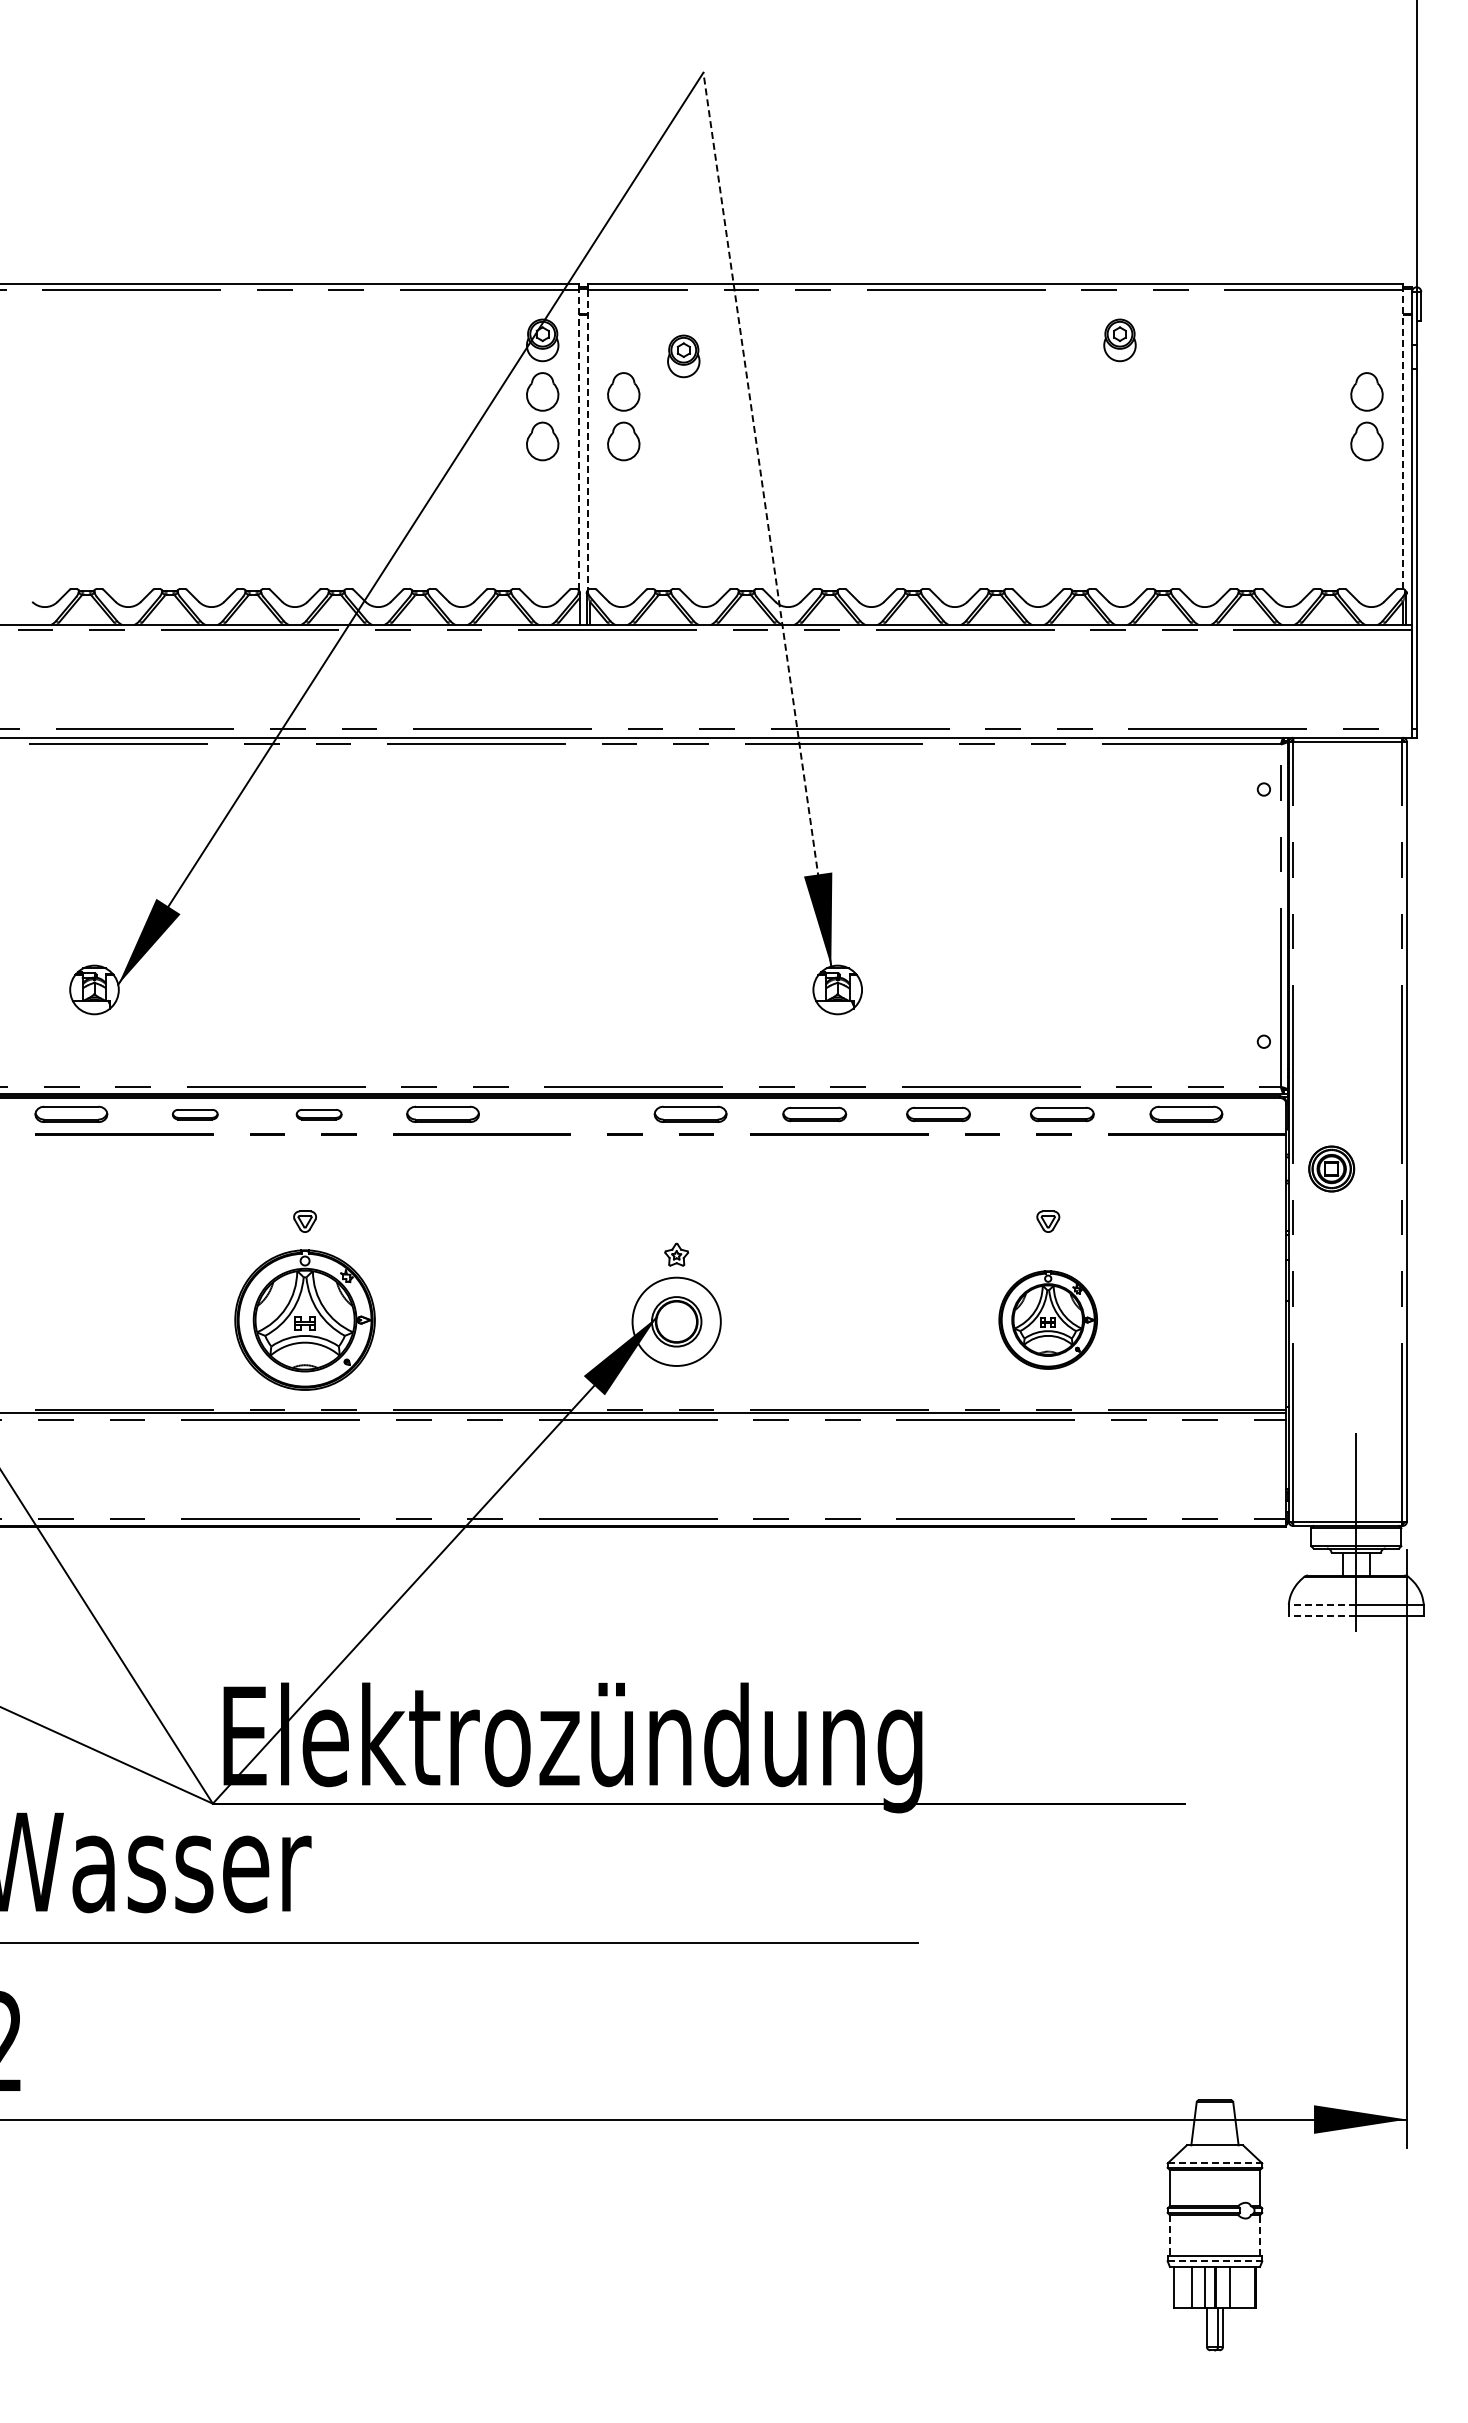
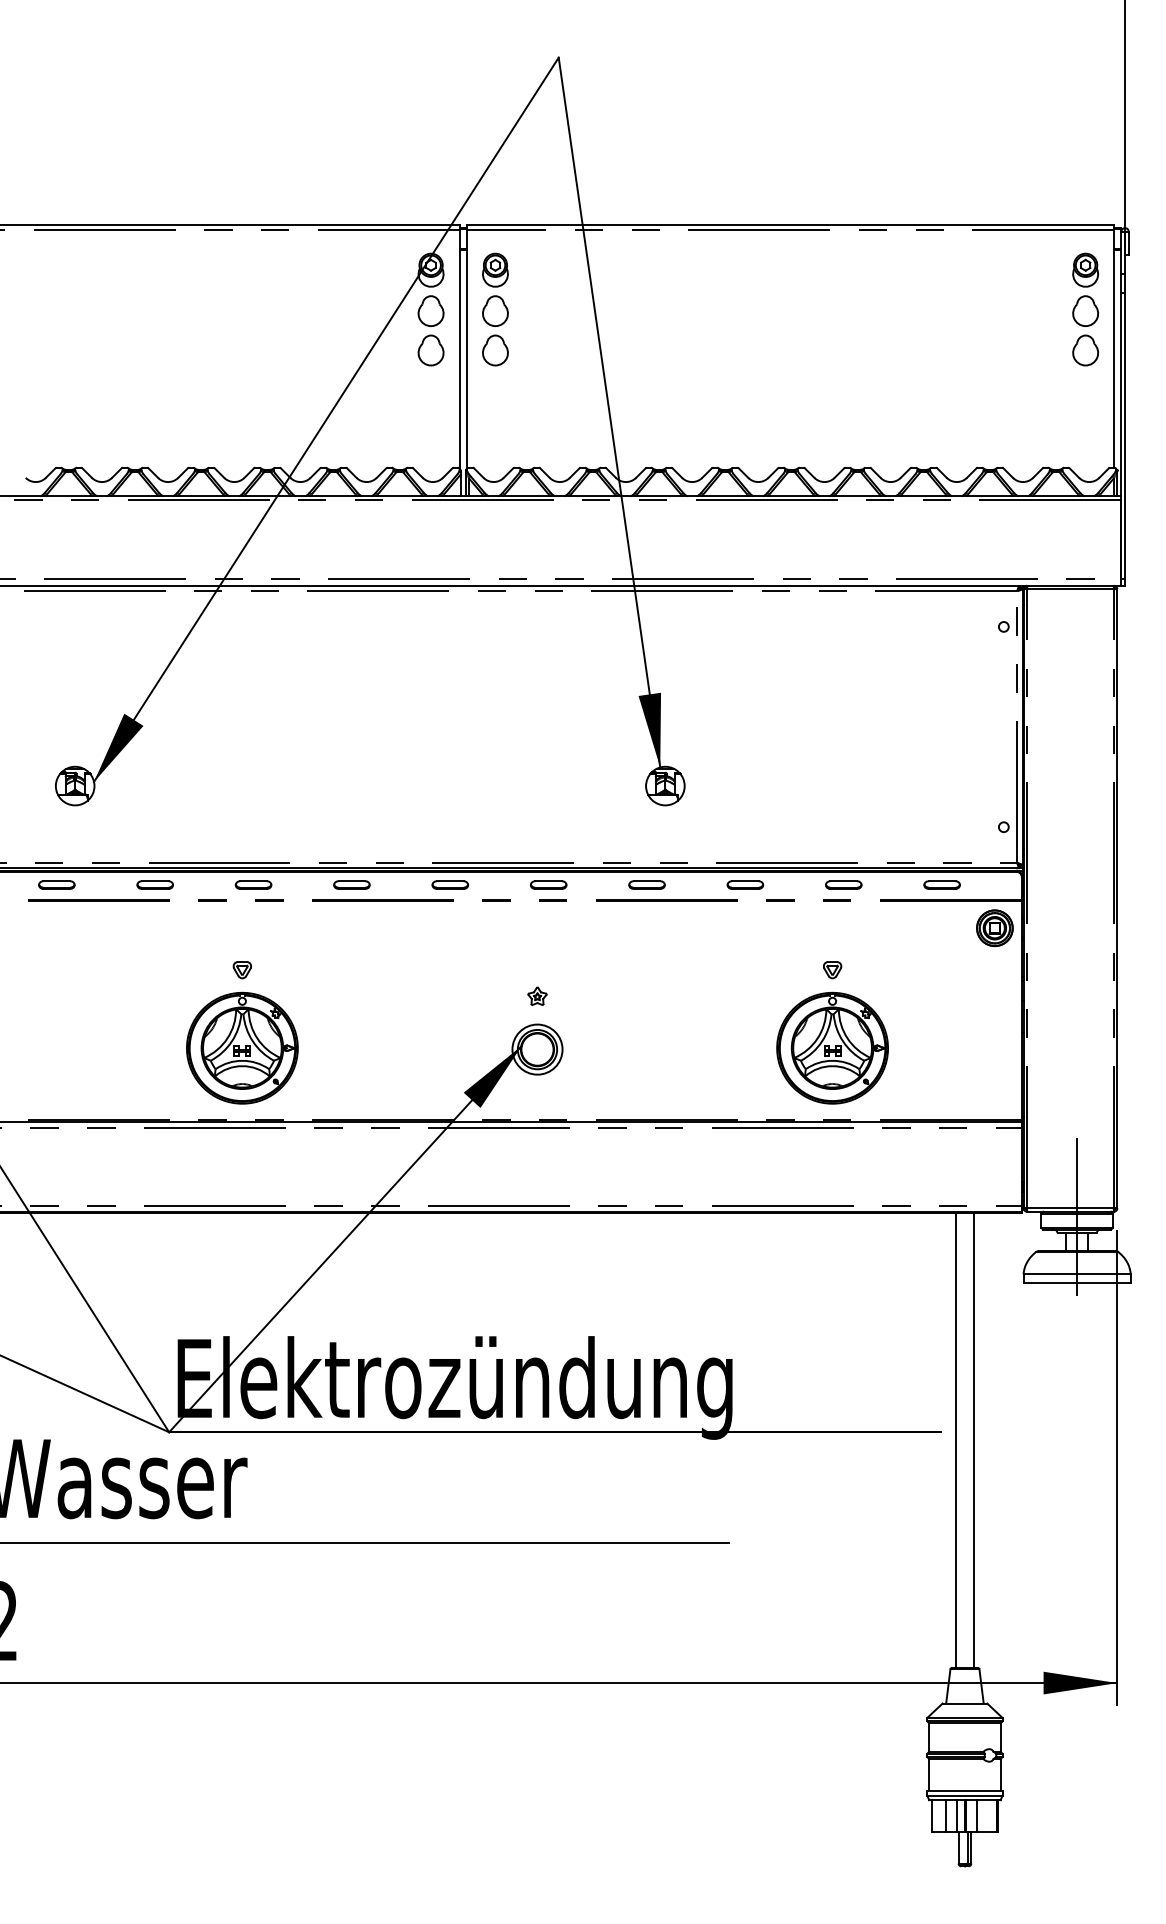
part: (1119, 340) -> (1085, 270), moved
part: (683, 356) -> (495, 270), moved
line: (1403, 439) -> (1114, 348), dashed -> solid
line: (578, 440) -> (459, 349), dashed -> solid
line: (587, 440) -> (466, 349), dashed -> solid
line: (767, 519) -> (609, 412), dashed -> solid
part: (71, 1114) -> (56, 884), size x0.62
part: (442, 1114) -> (351, 884), size x0.62
part: (566, 1114) -> (449, 884), added
part: (690, 1114) -> (548, 884), size x0.62
part: (814, 1114) -> (646, 884), size x0.71
part: (938, 1114) -> (745, 884), size x0.71
part: (1062, 1114) -> (843, 884), size x0.71
part: (1185, 1114) -> (941, 884), size x0.62
part: (1331, 1168) -> (994, 927), moved
part: (1047, 1319) -> (831, 1047), size x1.43
circle: (676, 1321) -> (537, 1049), size x0.71
line: (1322, 1604) -> (1050, 1274), dashed -> solid
line: (1322, 1616) -> (1050, 1283), dashed -> solid
line: (1203, 1813) -> (955, 1440), added
line: (1226, 1813) -> (974, 1440), added
line: (1215, 2163) -> (965, 1717), dashed -> solid
line: (1260, 2234) -> (1001, 1774), dashed -> solid
line: (1169, 2235) -> (928, 1775), dashed -> solid
line: (1215, 2261) -> (965, 1795), dashed -> solid

